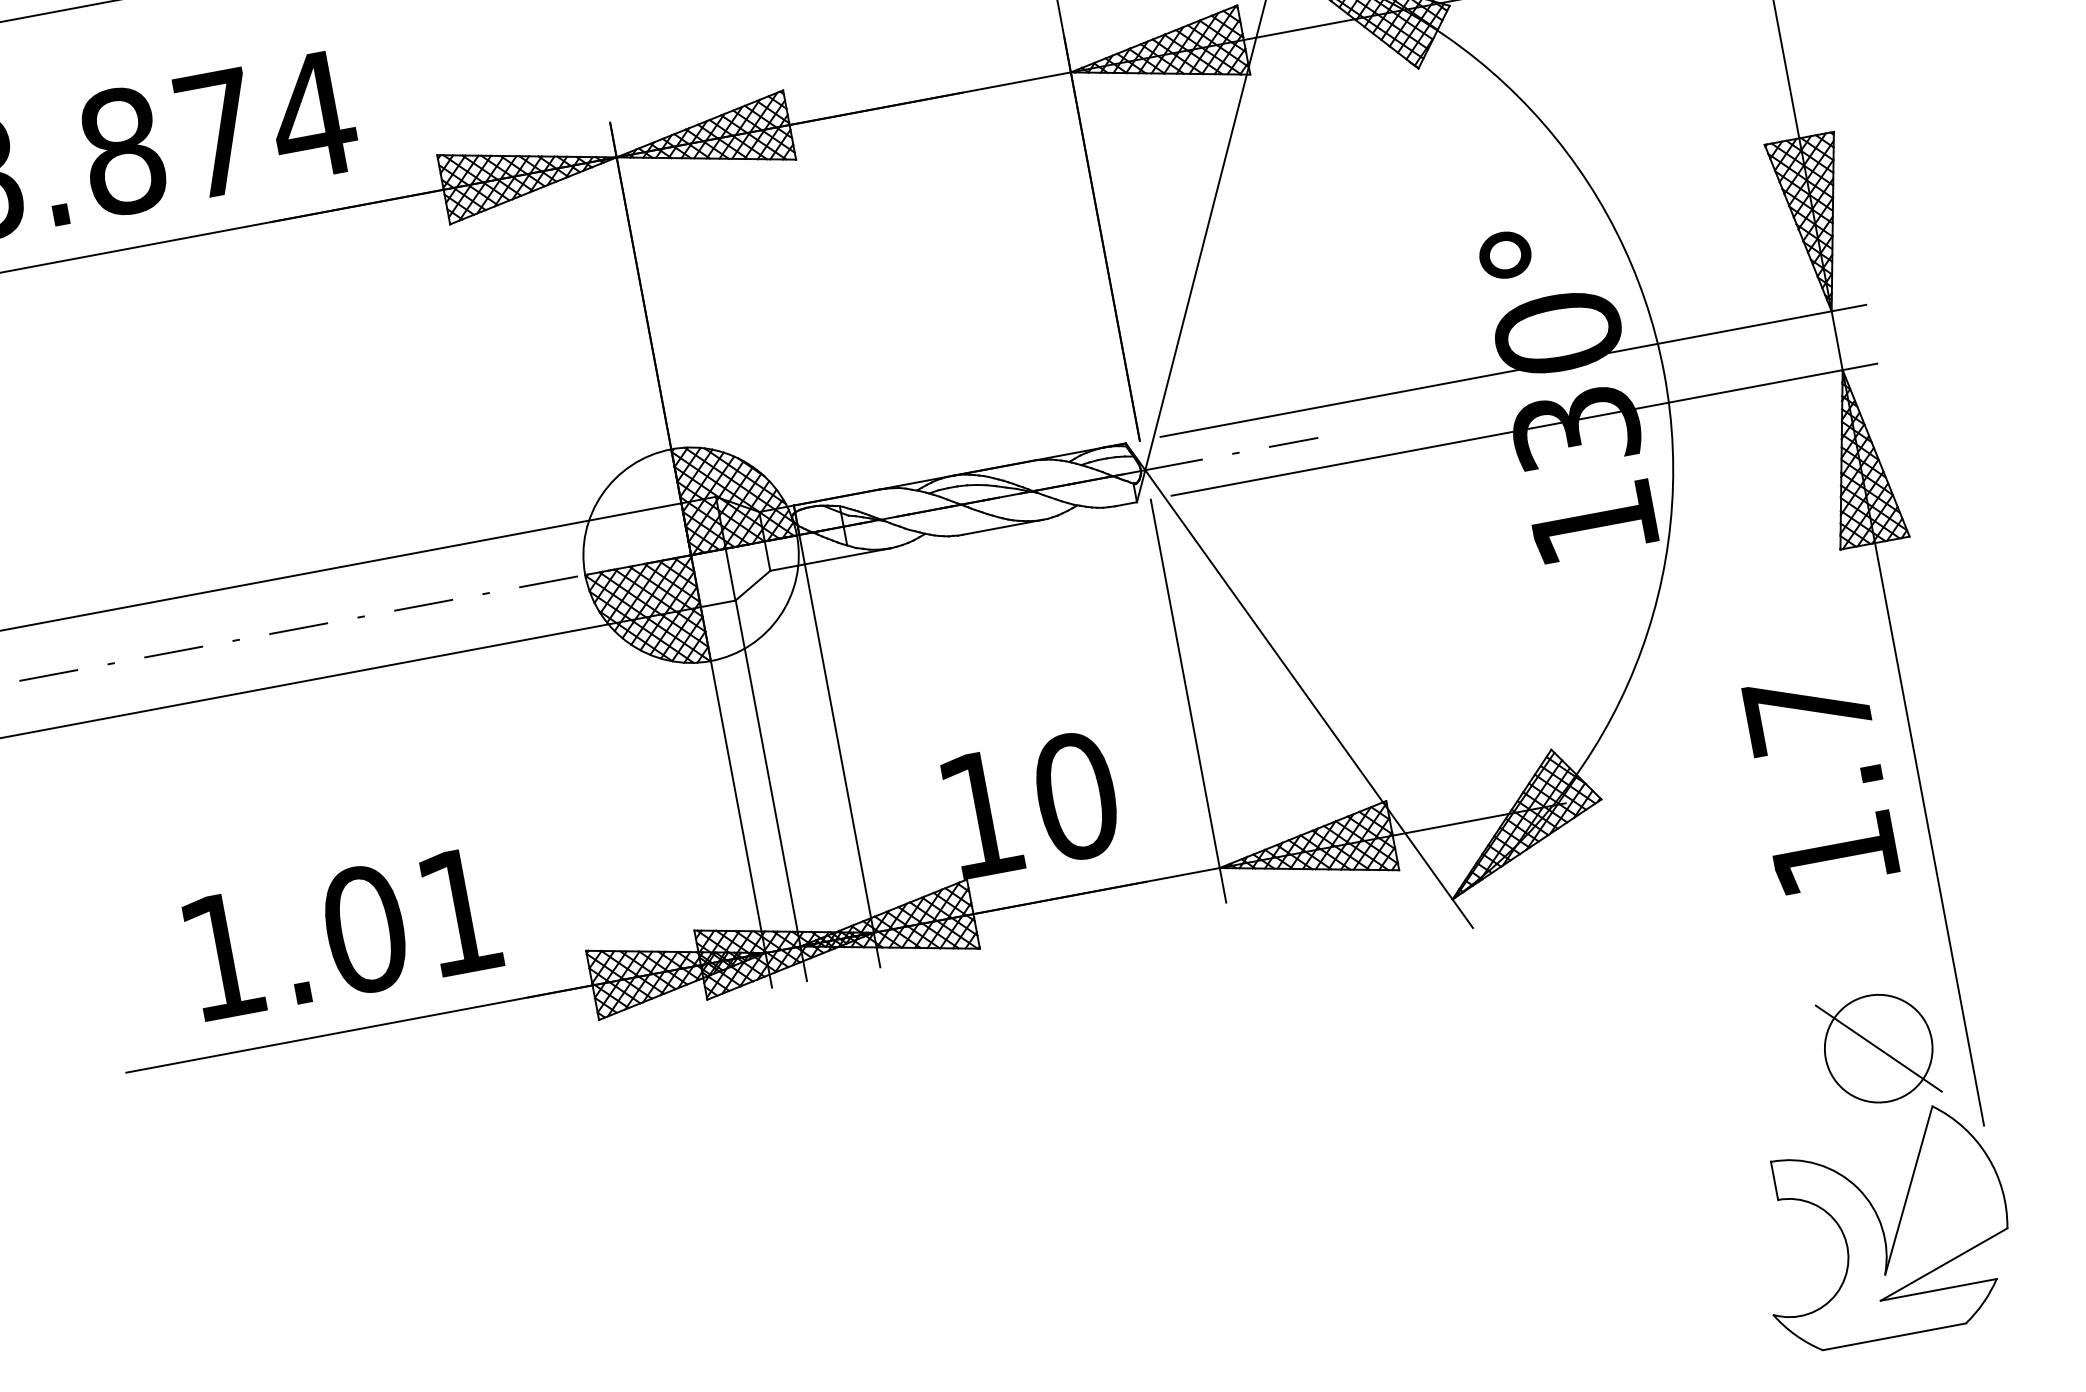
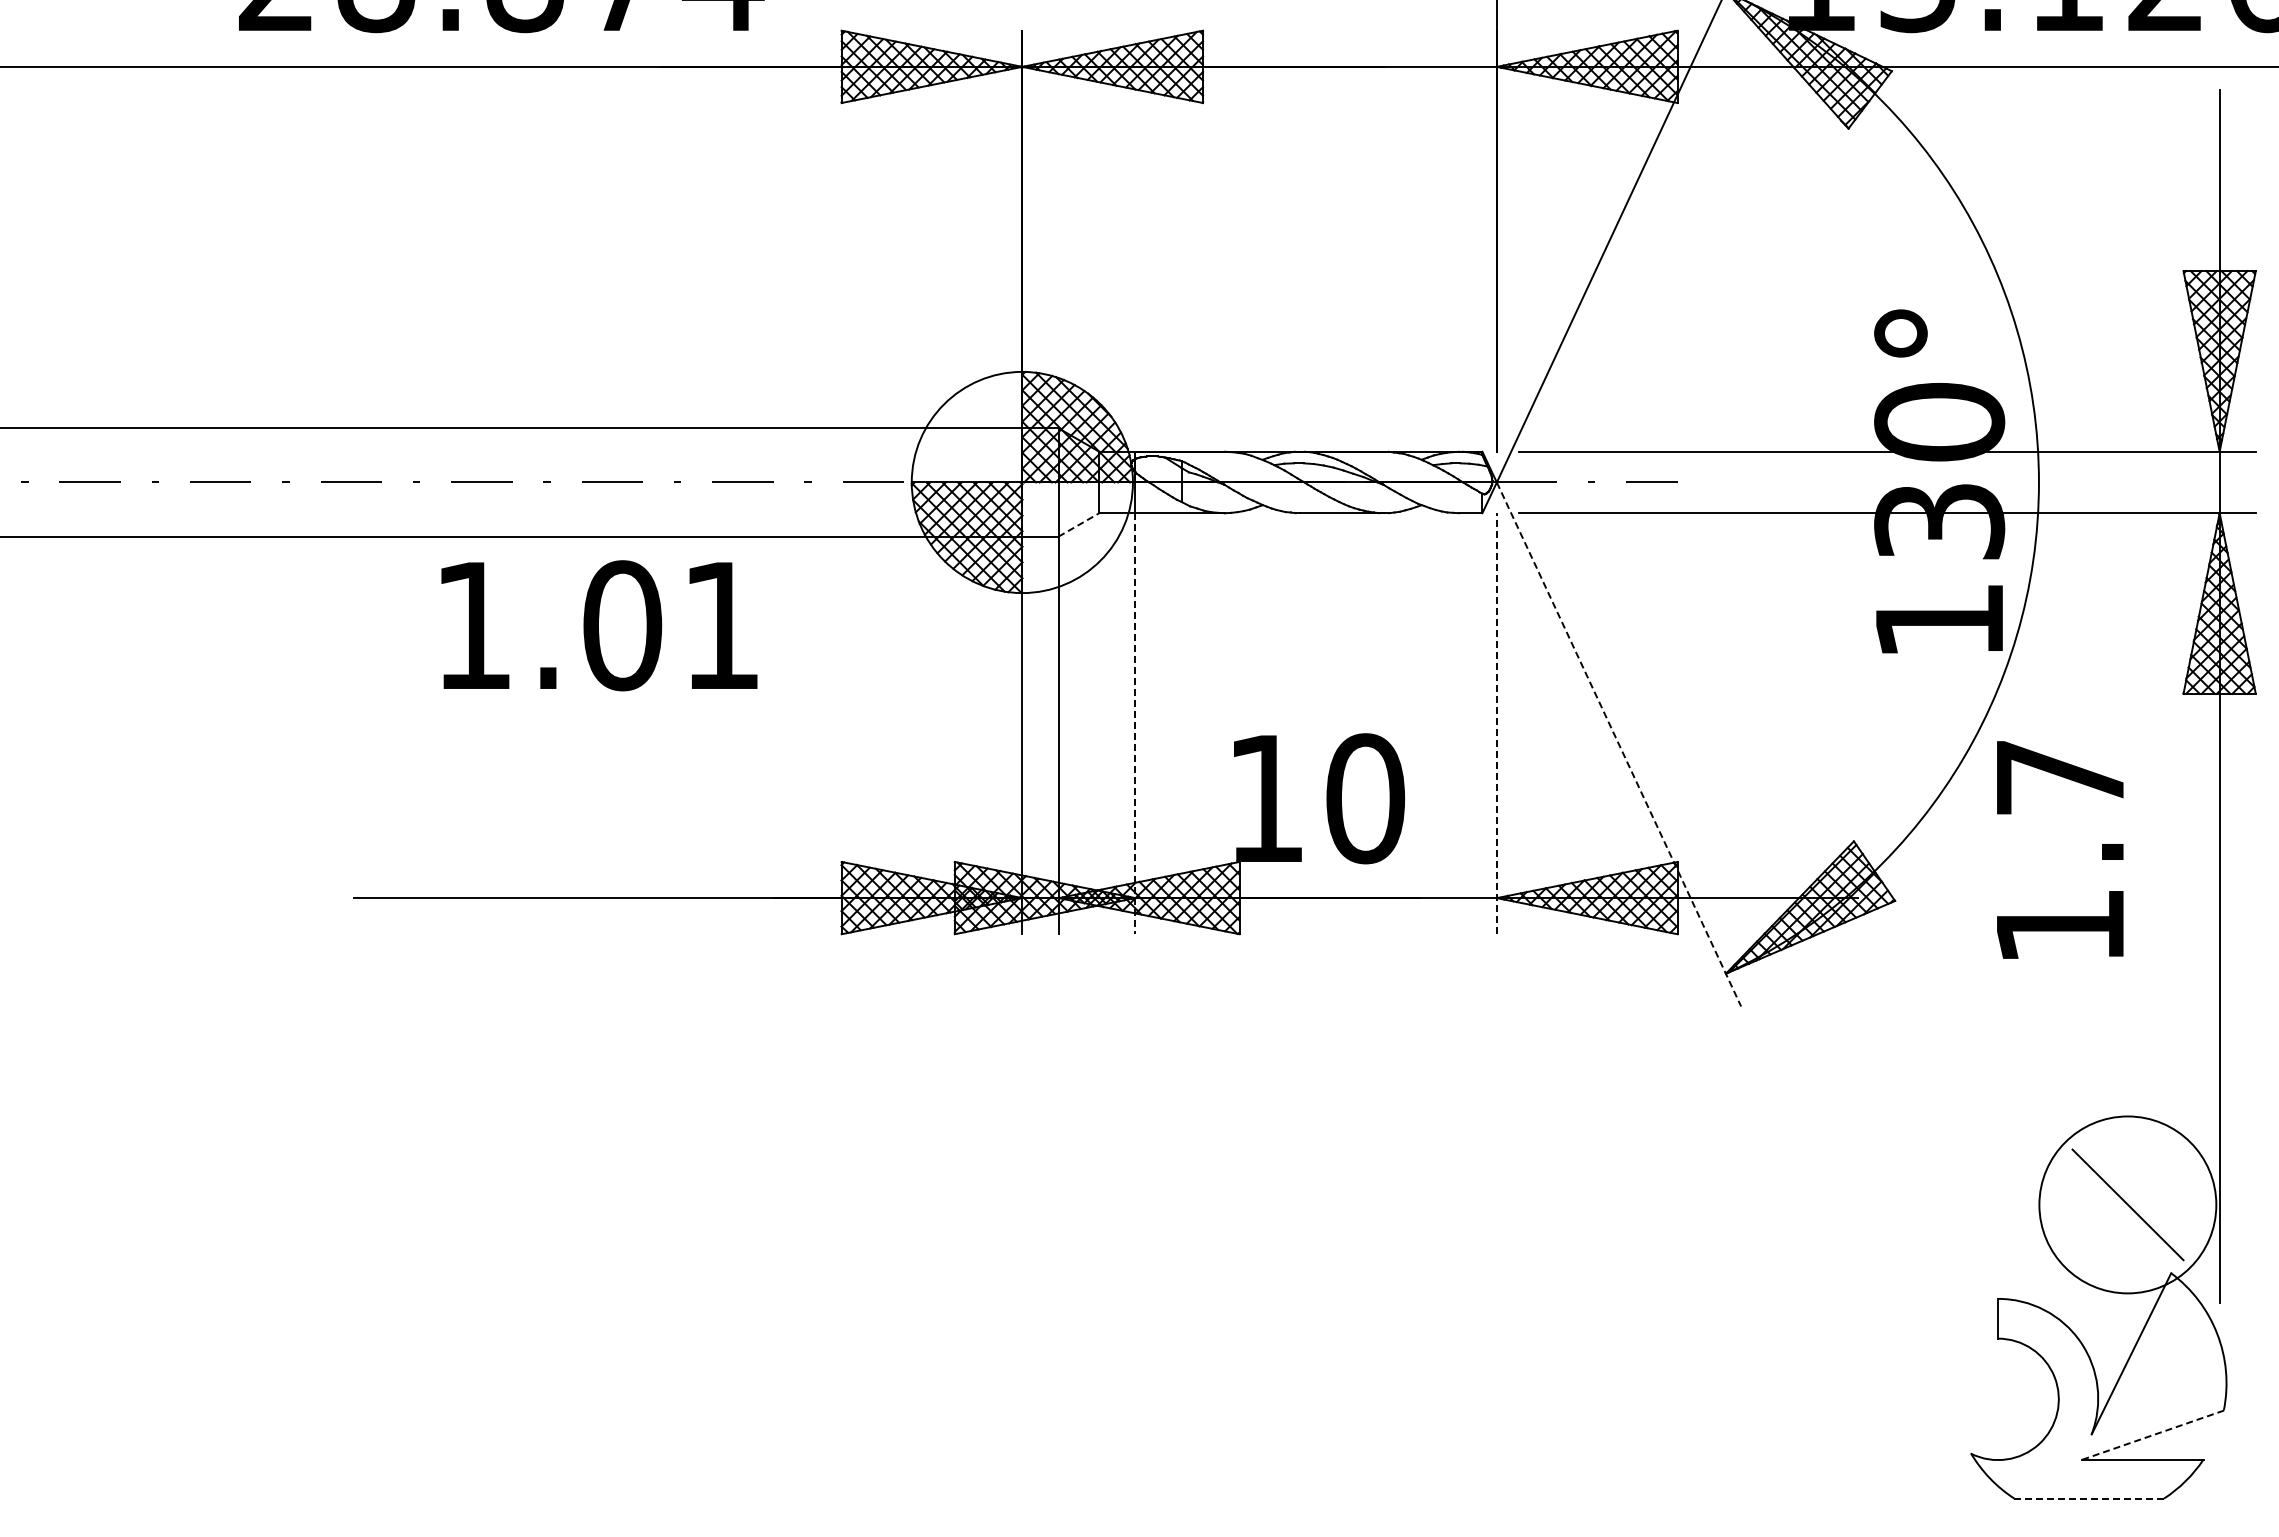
line: (752, 585) -> (1078, 524), solid -> dashed
line: (1309, 699) -> (1619, 744), solid -> dashed
line: (1188, 700) -> (1496, 723), solid -> dashed
line: (842, 765) -> (1135, 723), solid -> dashed
text: (1821, 780) -> (2060, 849), moved
text: (342, 933) -> (599, 625), moved
circle: (1878, 1048) -> (2127, 1204), size x1.6
line: (1944, 1264) -> (2153, 1435), solid -> dashed
line: (1894, 1336) -> (2089, 1498), solid -> dashed

